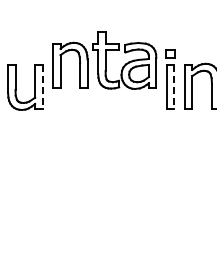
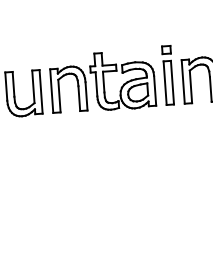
part: (104, 60) -> (102, 82), moved
line: (42, 86) -> (41, 91), dashed -> solid
line: (174, 86) -> (172, 82), dashed -> solid

